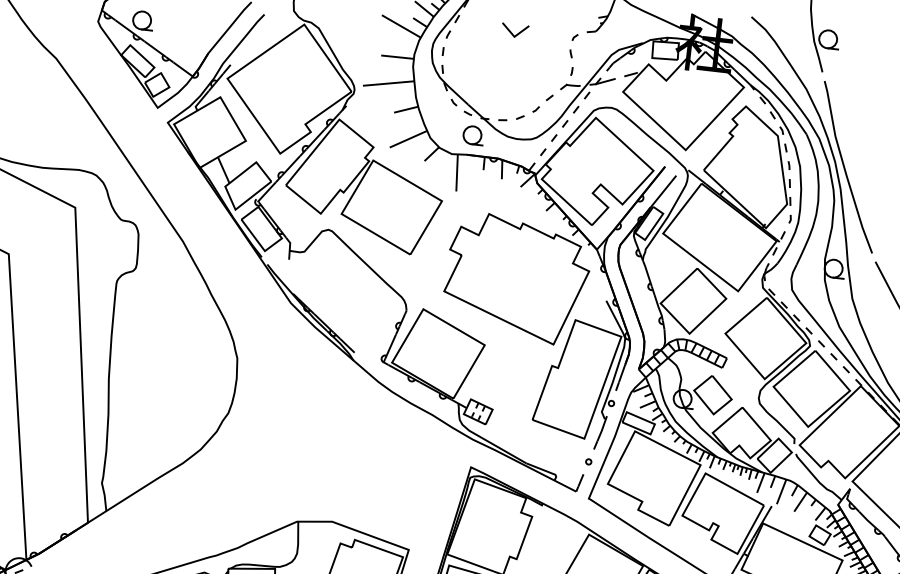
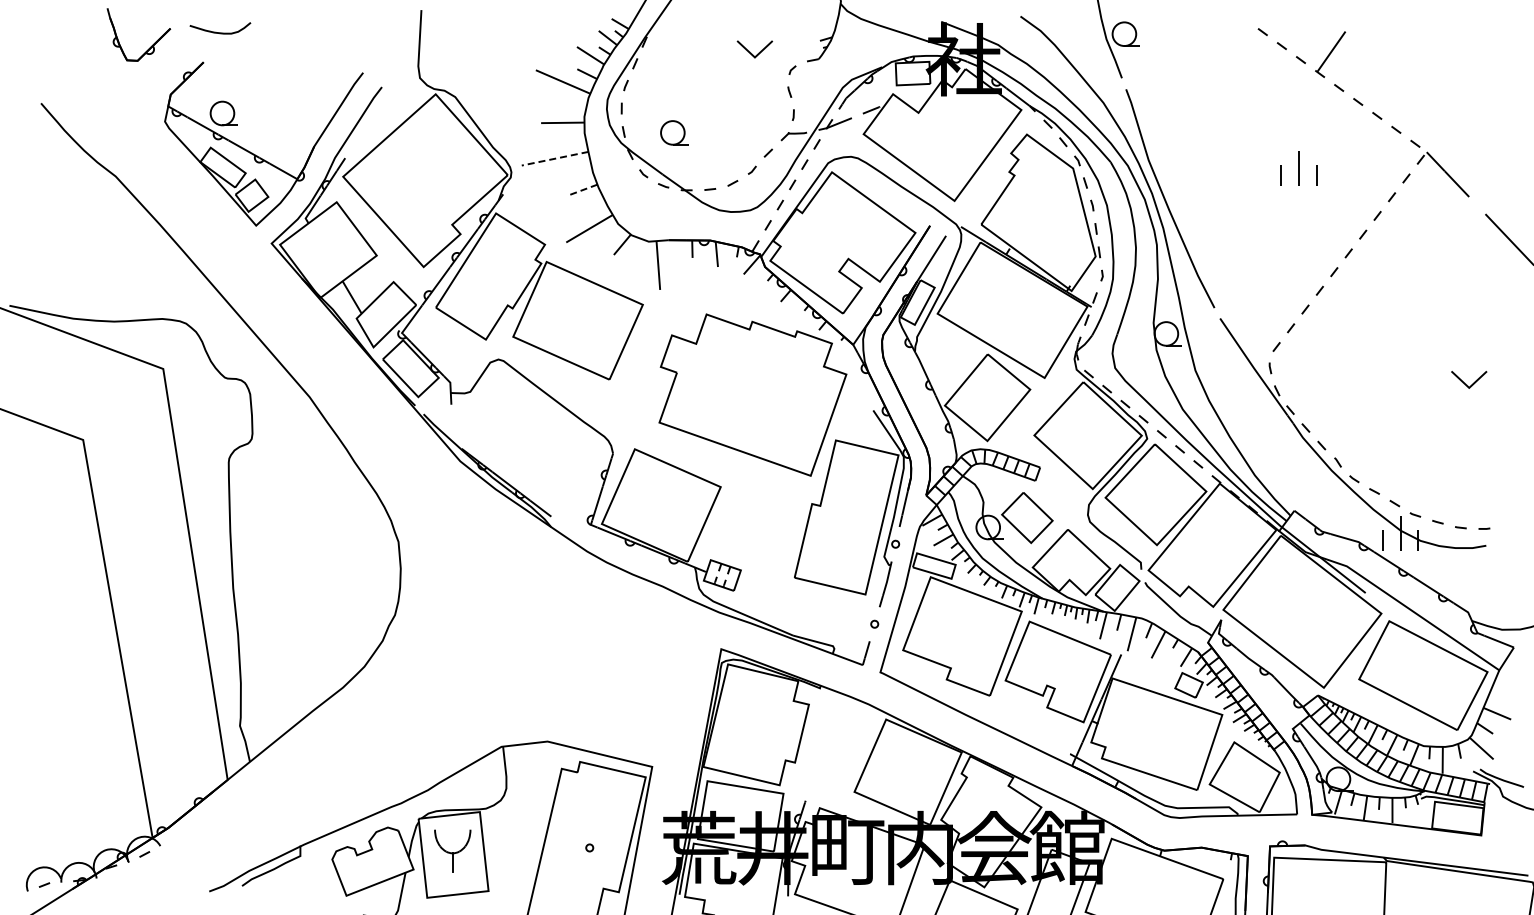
part: (514, 30) -> (754, 49), moved
line: (388, 83) -> (554, 158), solid -> dashed
line: (405, 109) -> (581, 190), solid -> dashed
part: (473, 135) -> (674, 132), moved

